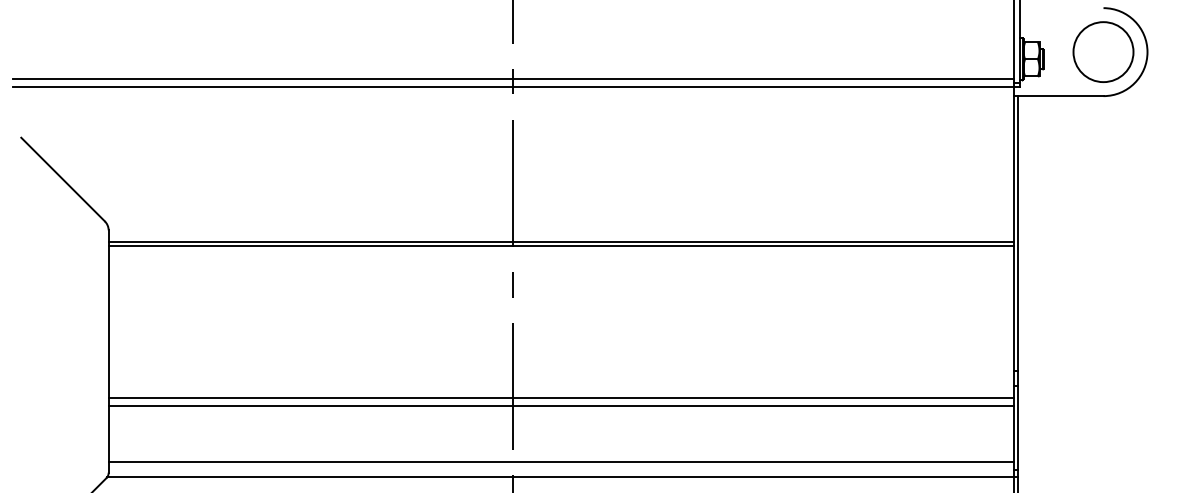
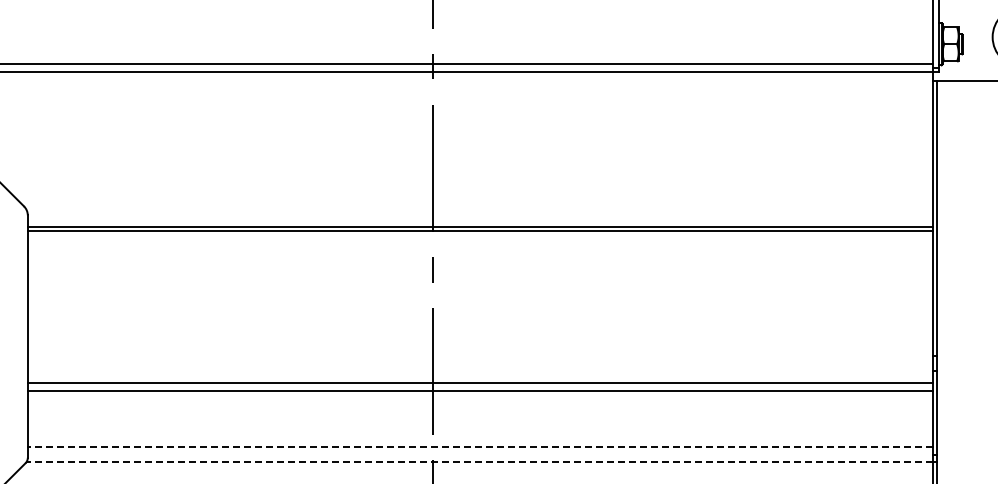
line: (560, 462) -> (479, 447), solid -> dashed
line: (559, 477) -> (478, 462), solid -> dashed

